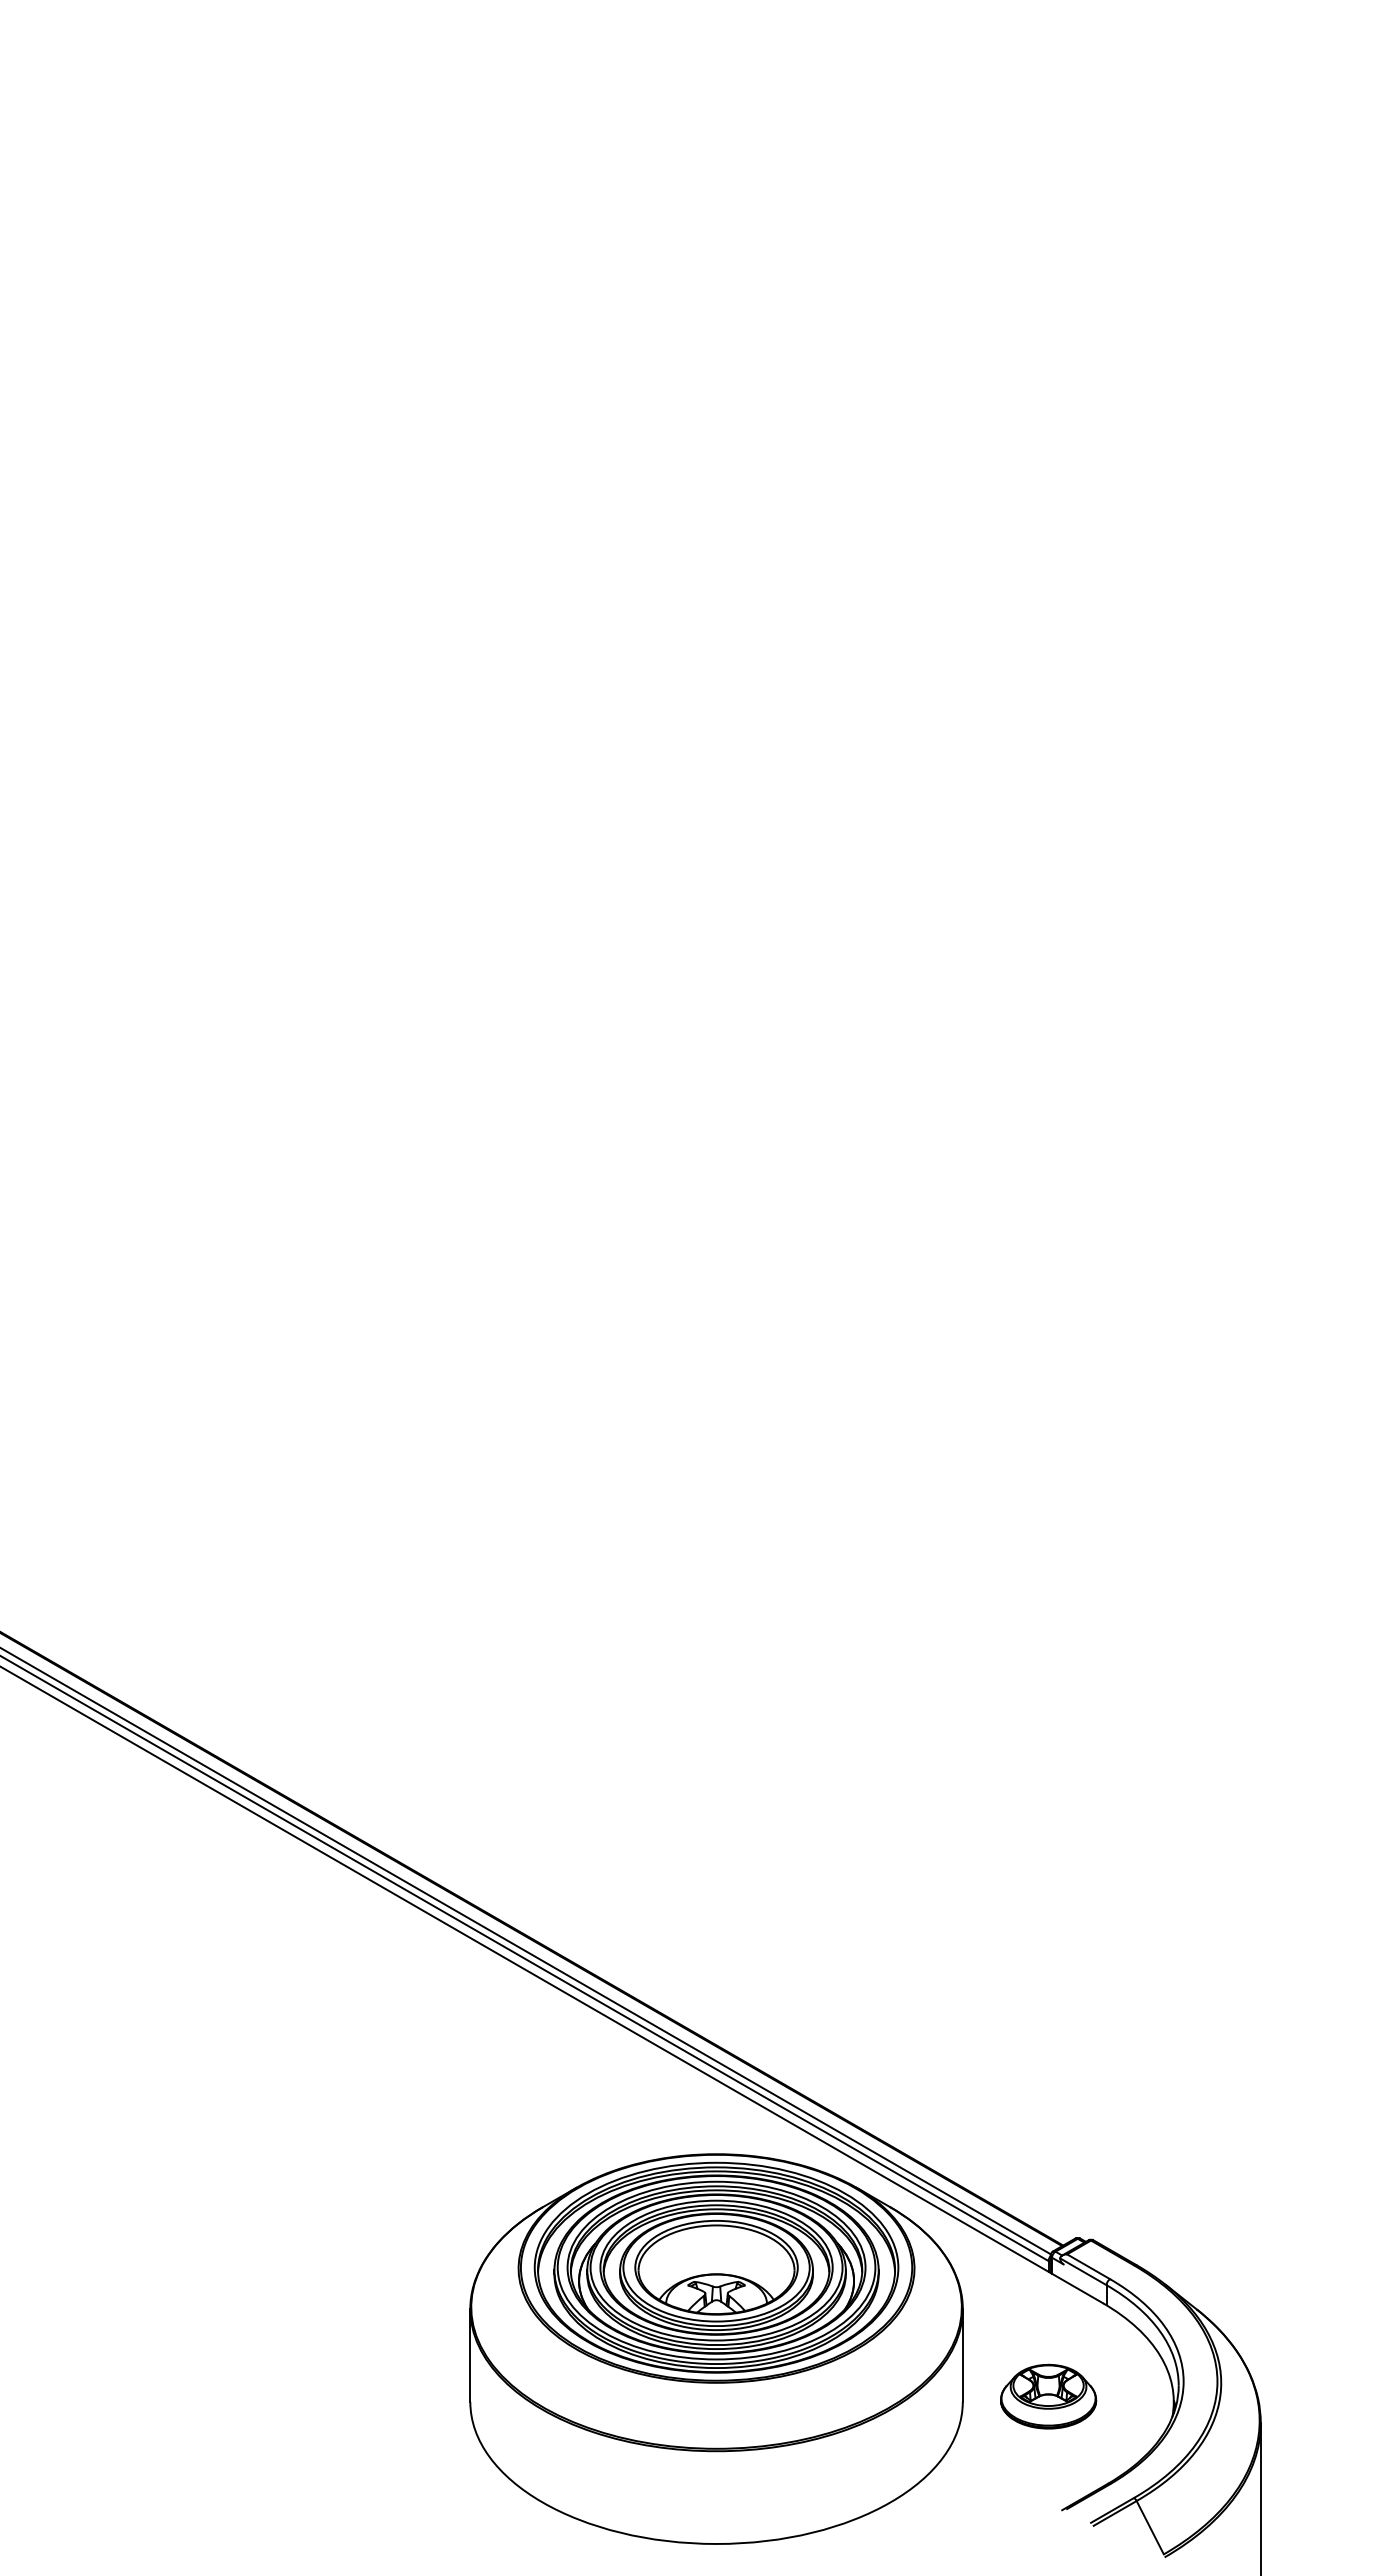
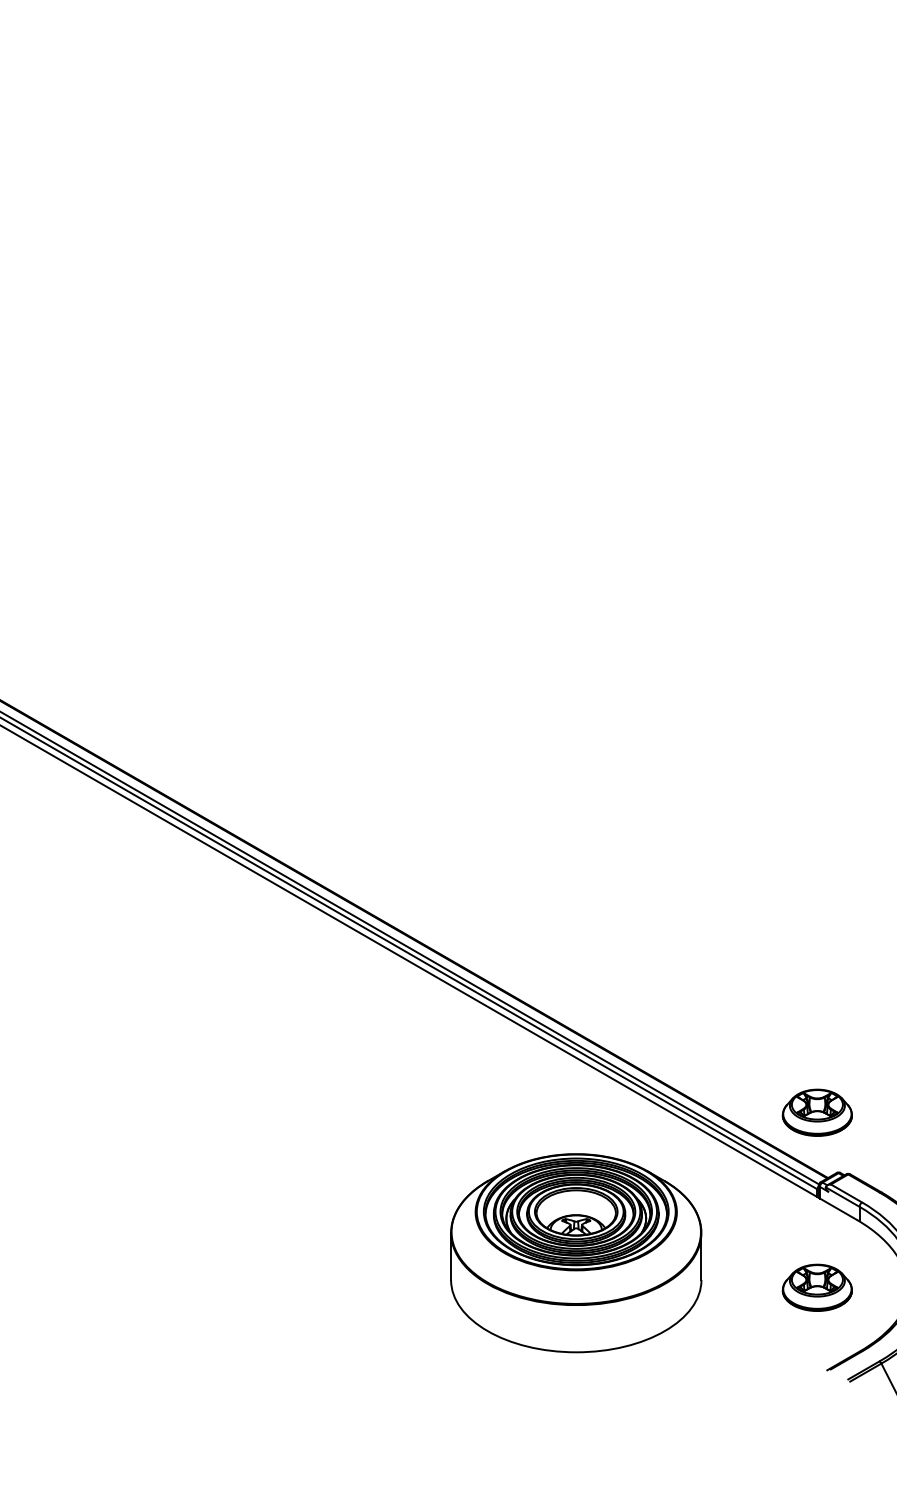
part: (1048, 2155) -> (817, 1112), added
part: (716, 2348) -> (576, 1252), size x0.7

